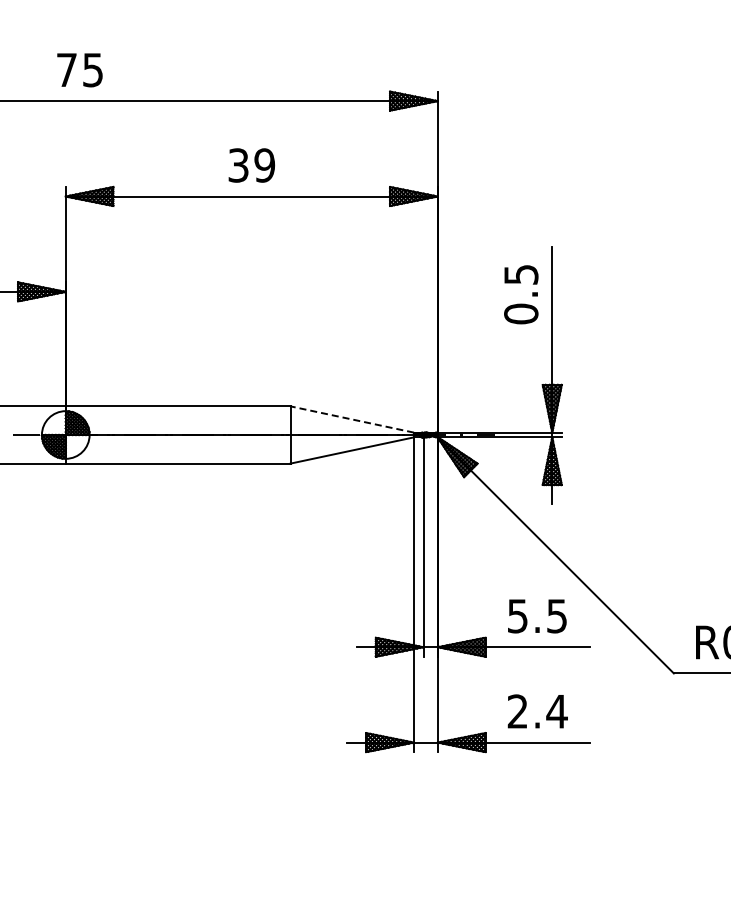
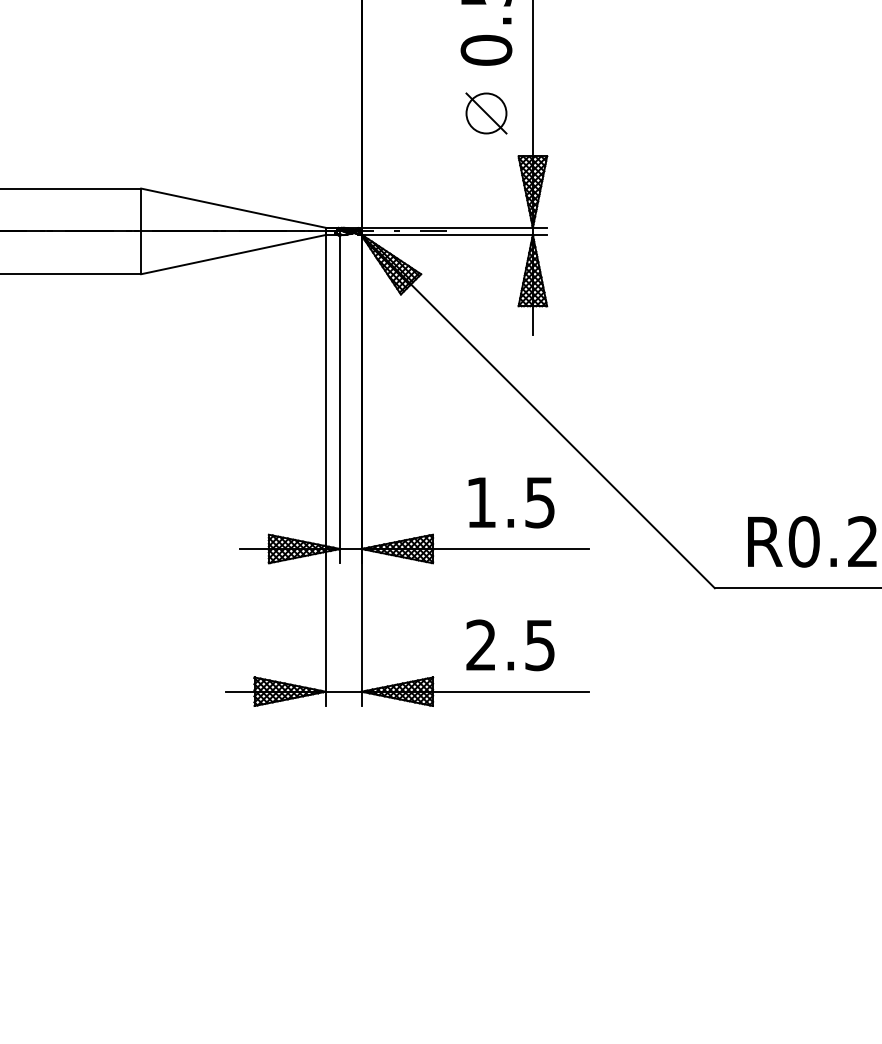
part: (520, 355) -> (485, 112), added
line: (351, 419) -> (232, 208), dashed -> solid
text: (517, 616) -> (480, 503), 5.5 -> 1.5
text: (556, 711) -> (539, 645), 2.4 -> 2.5

